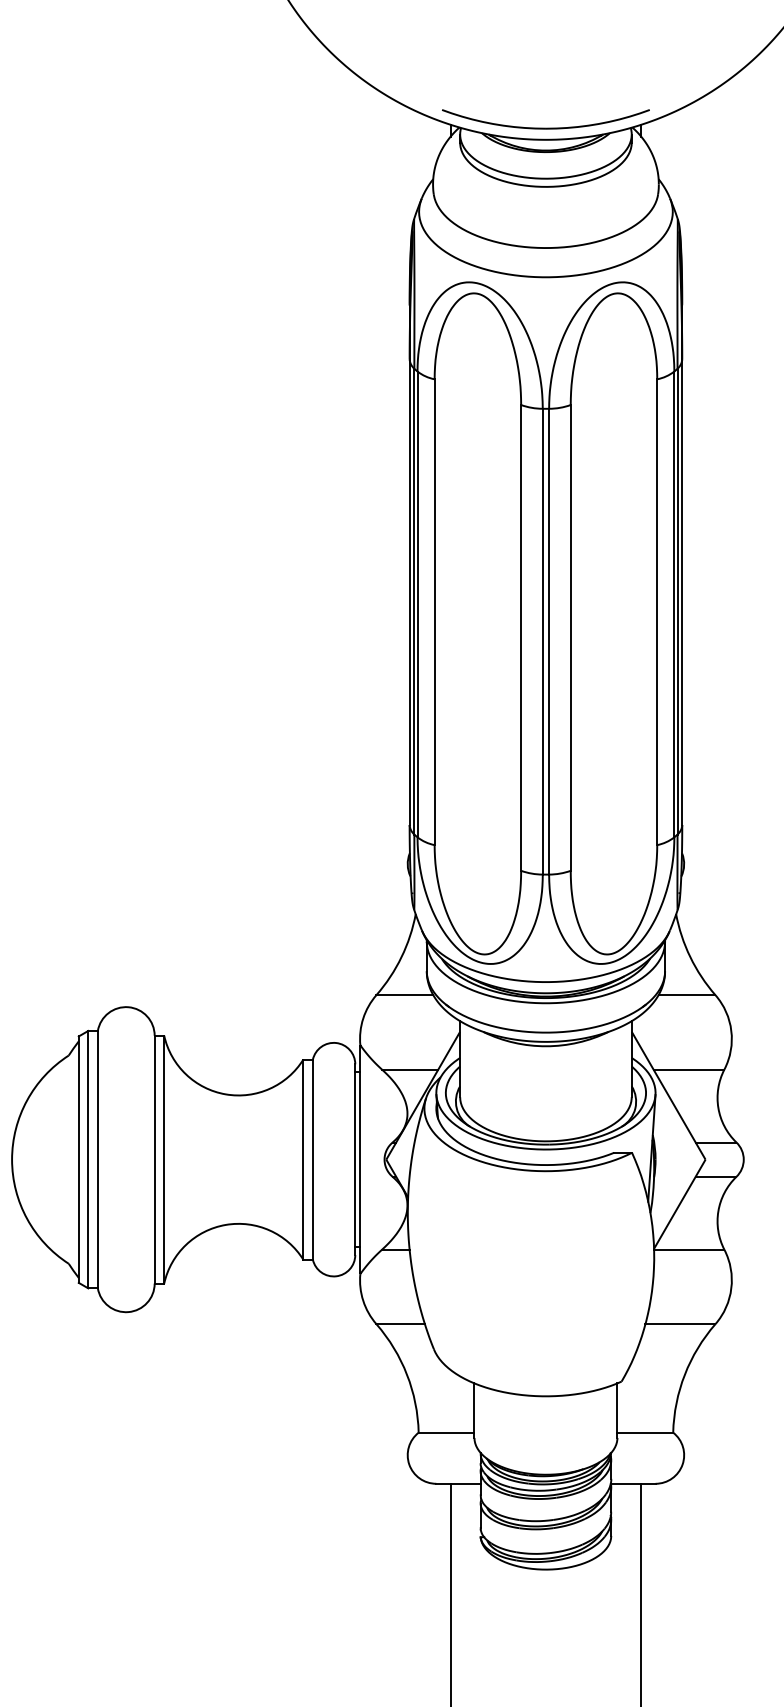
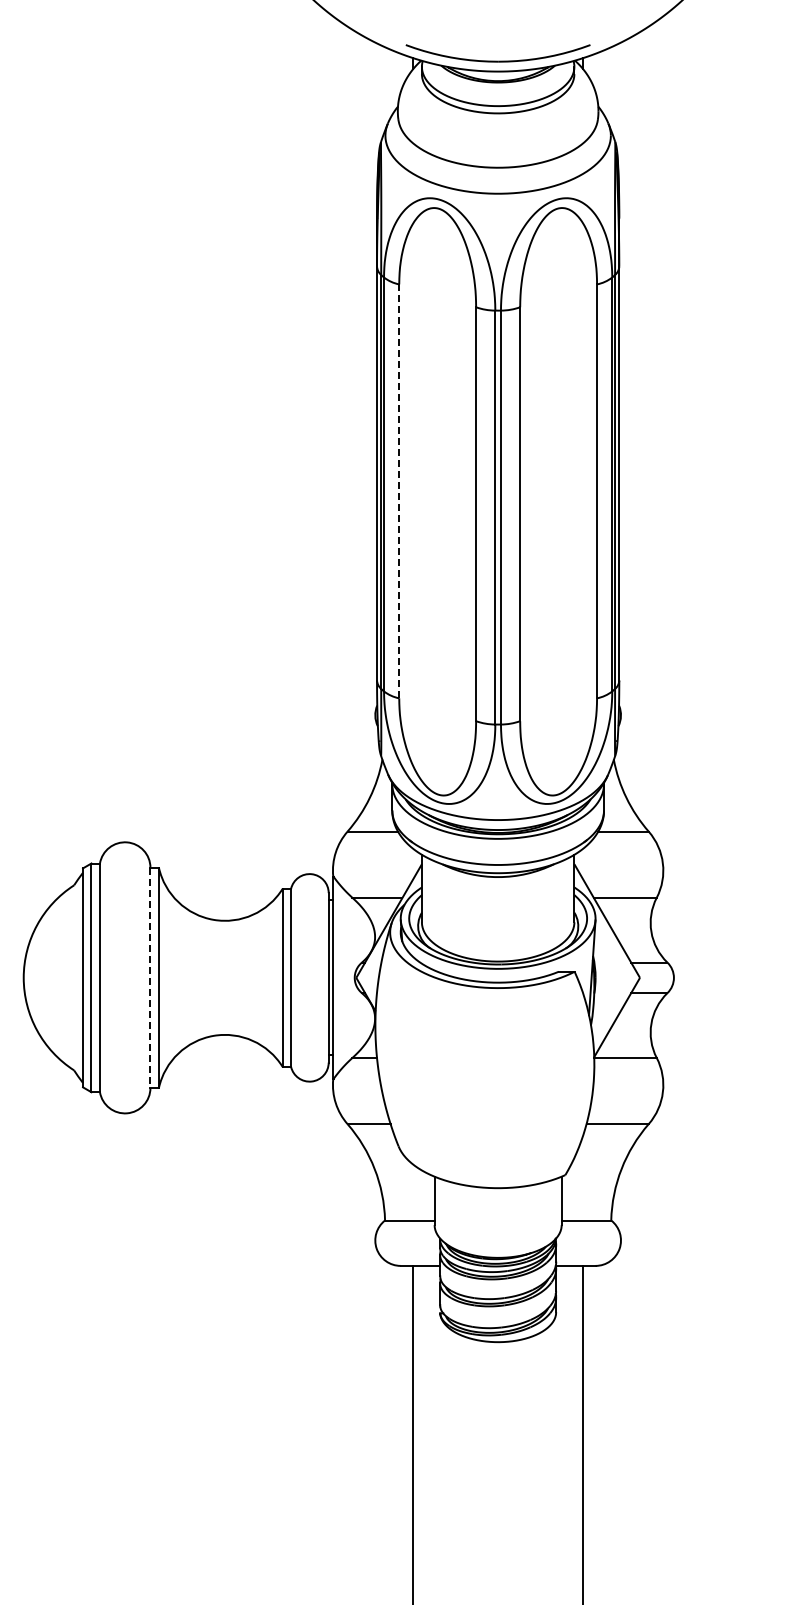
line: (434, 612) -> (399, 491), solid -> dashed
line: (154, 1160) -> (150, 978), solid -> dashed

